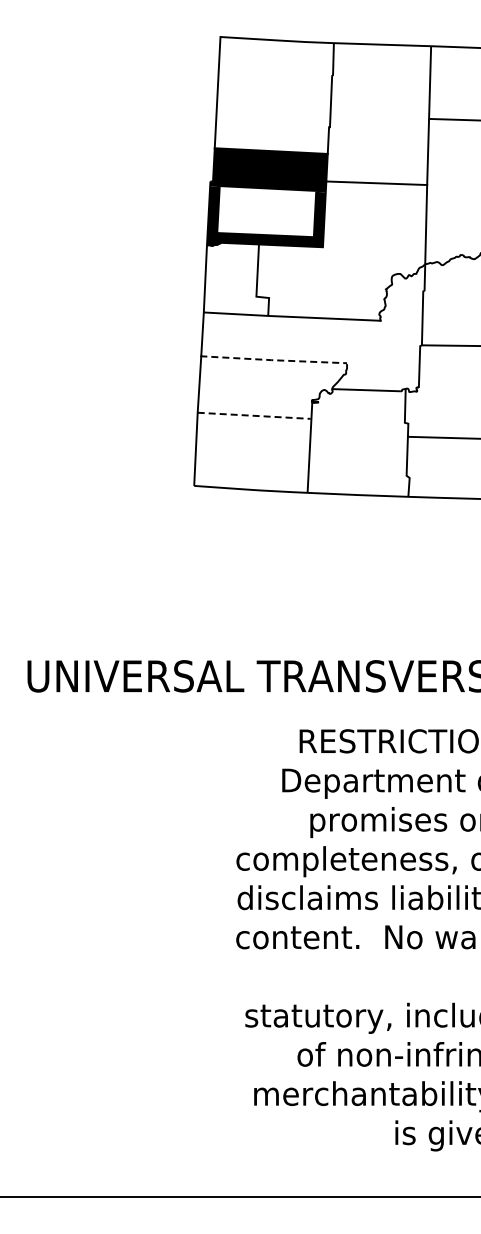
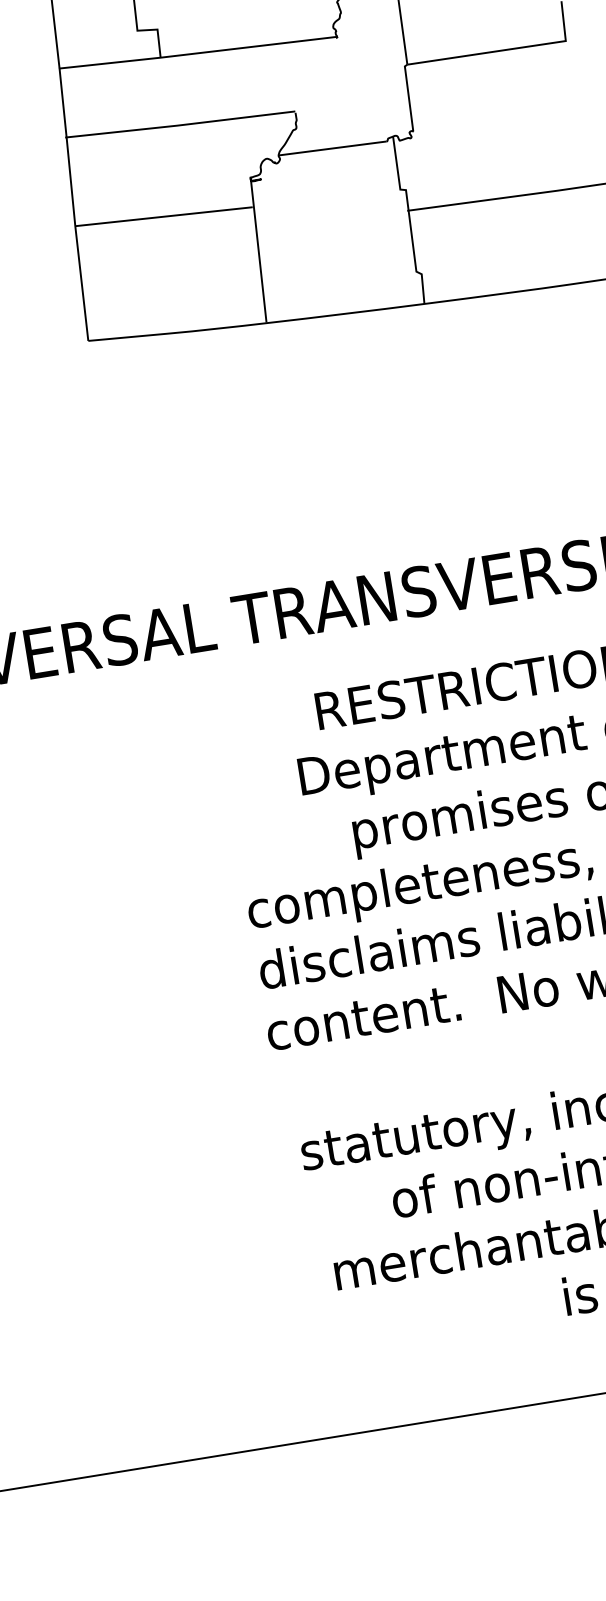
line: (273, 360) -> (180, 125), dashed -> solid
line: (254, 415) -> (164, 216), dashed -> solid

